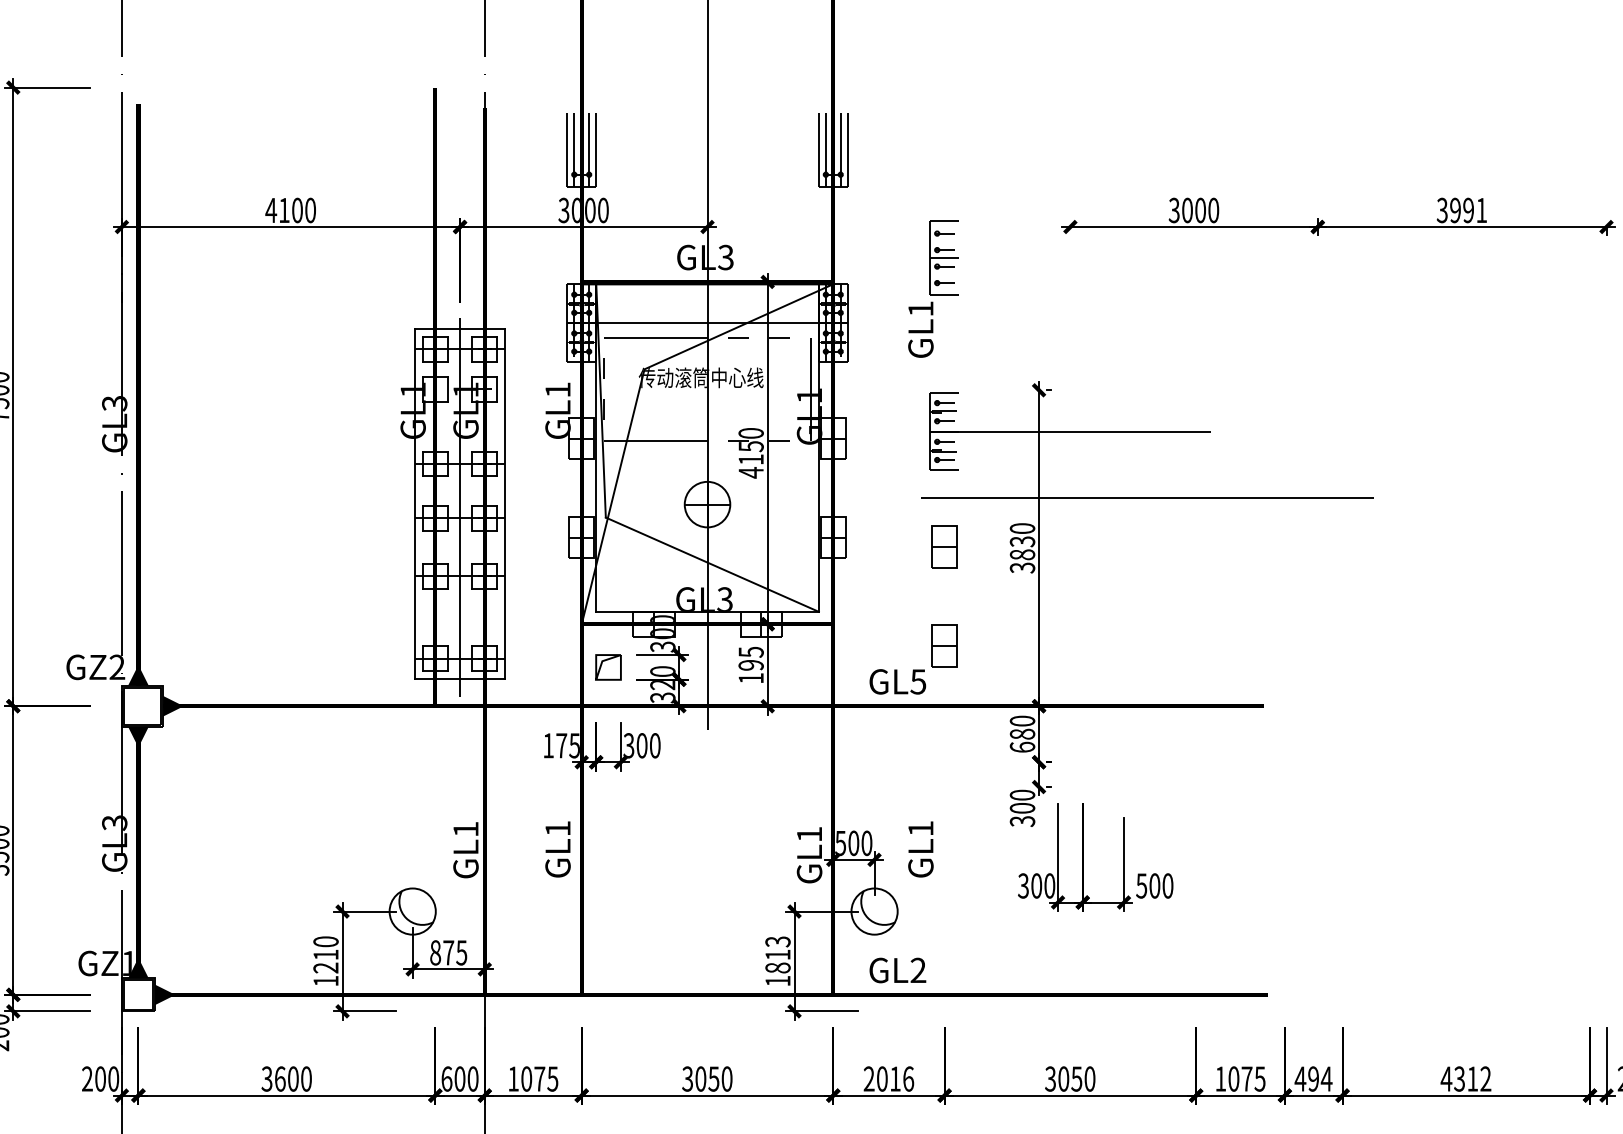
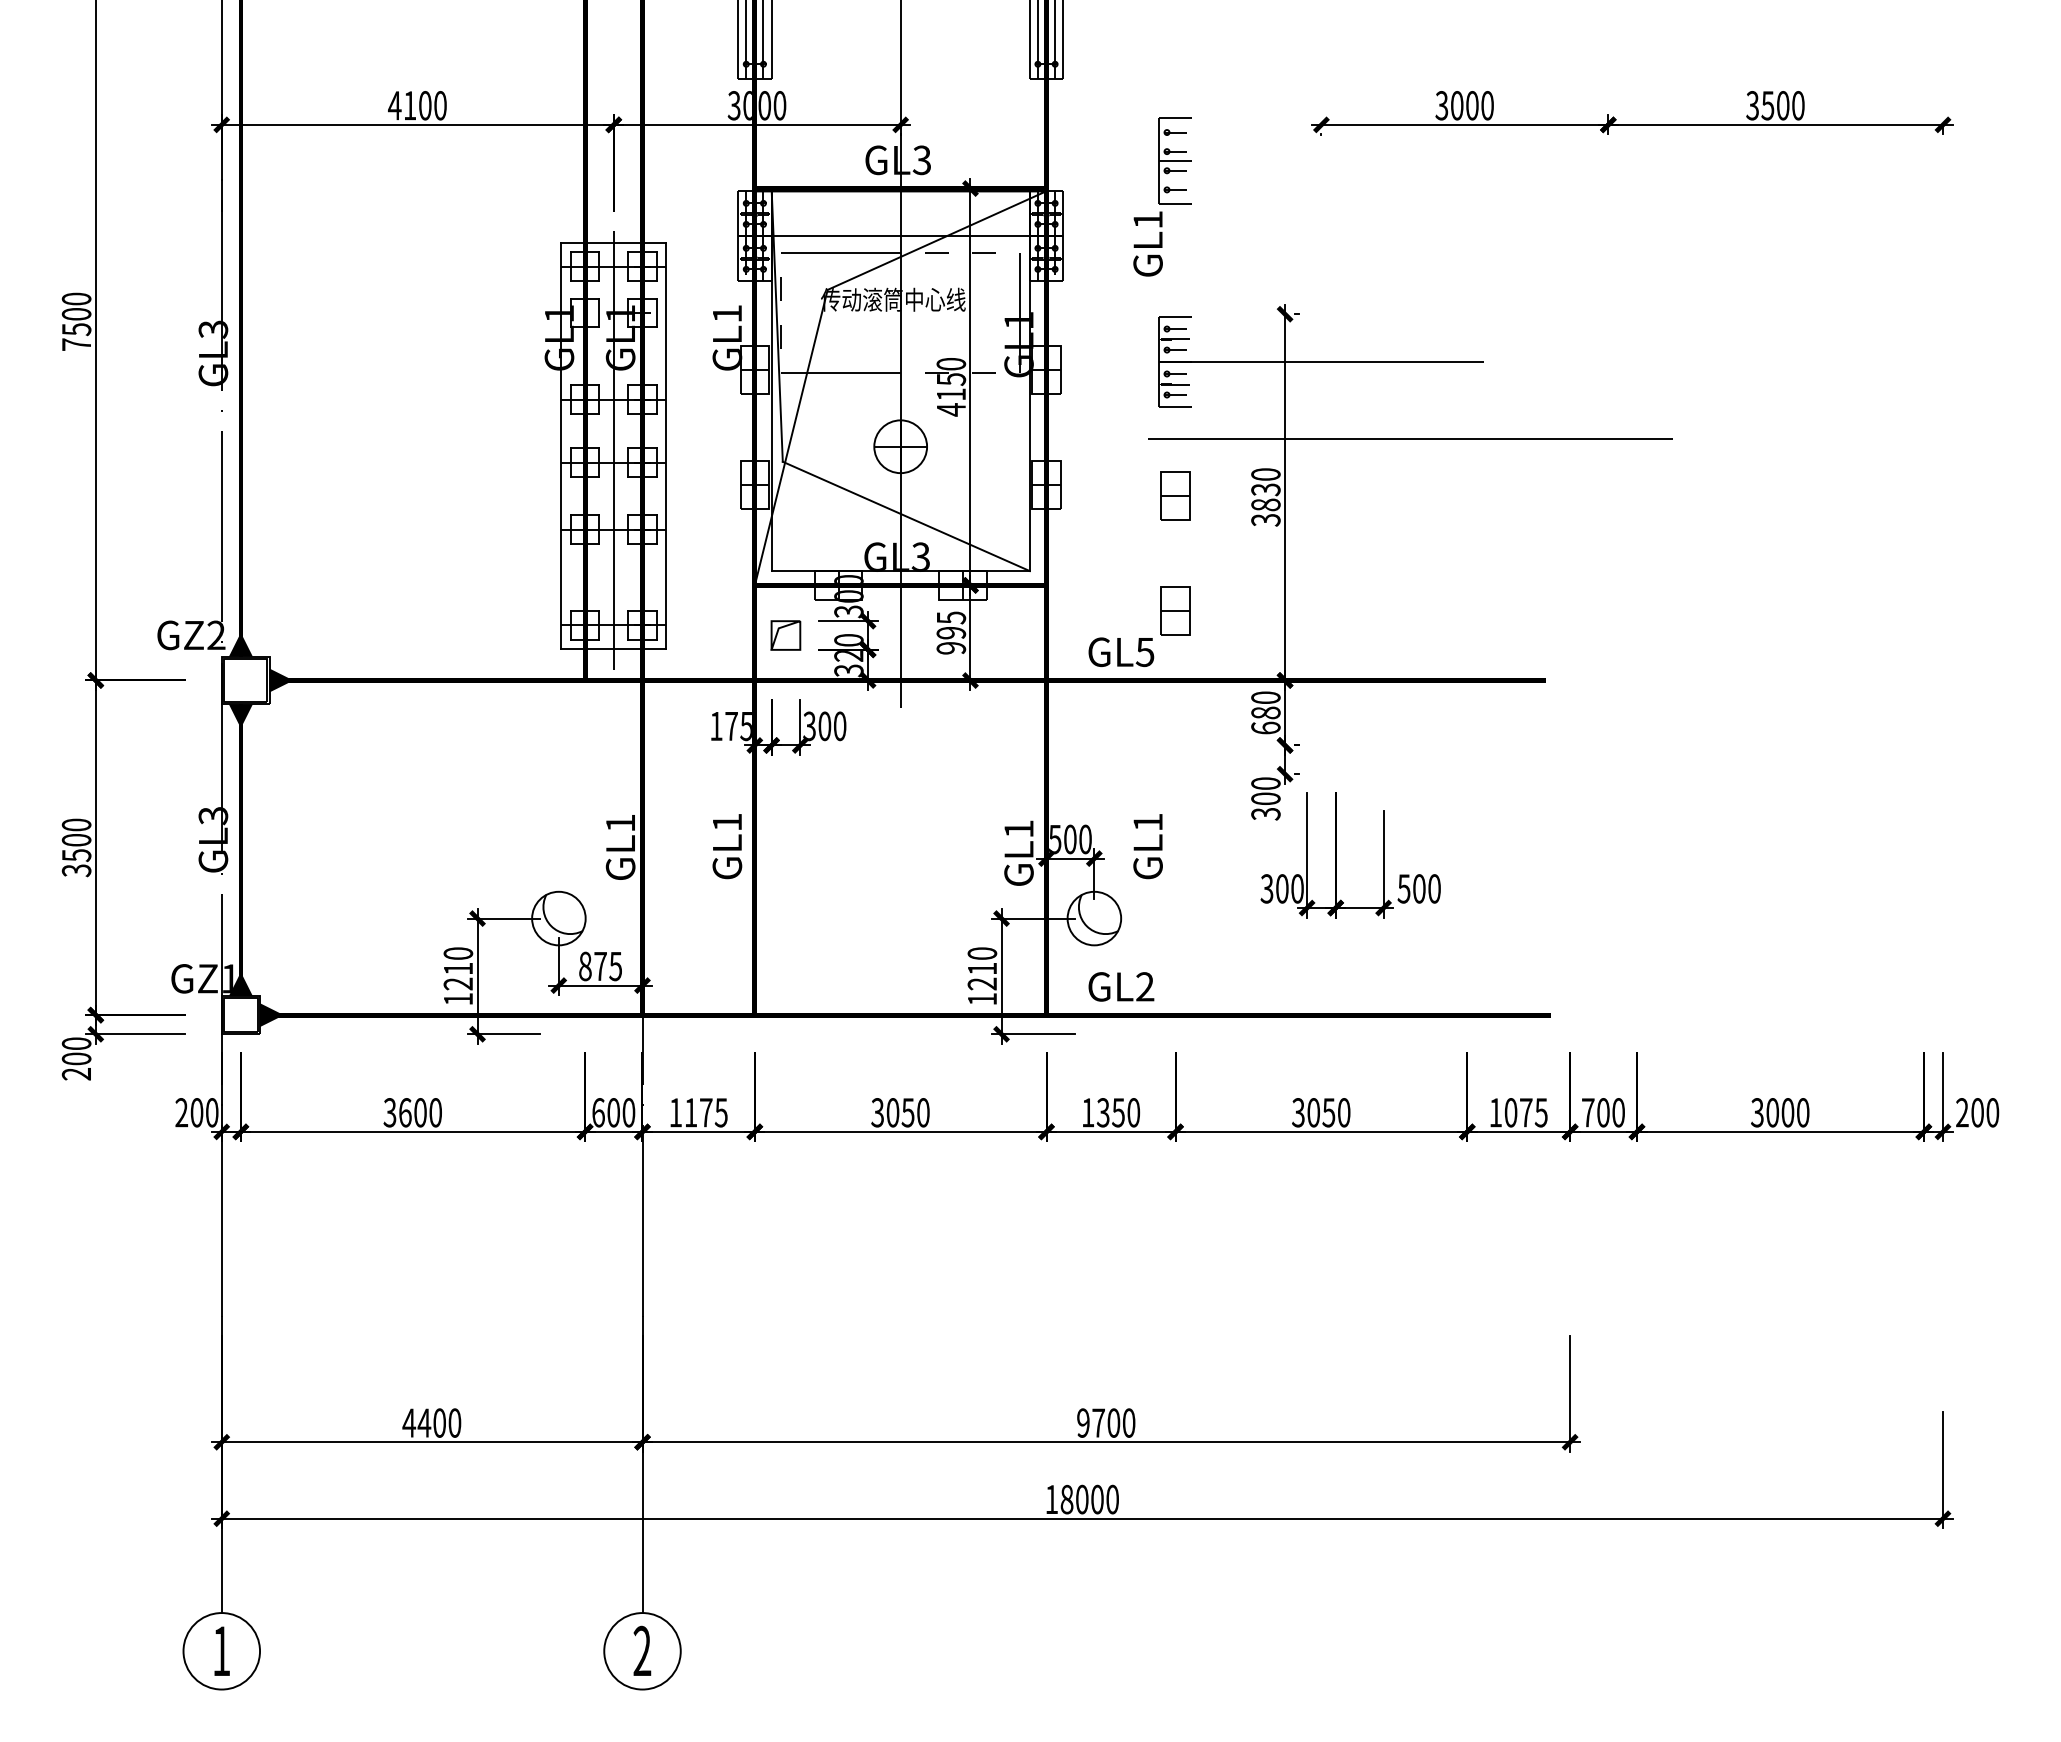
text: (1468, 210) -> (1782, 105), 3991 -> 3500
text: (751, 678) -> (951, 648), 195 -> 995
text: (778, 954) -> (982, 968), 1813 -> 1210
text: (526, 1078) -> (690, 1112), 1075 -> 1175
text: (888, 1078) -> (1110, 1112), 2016 -> 1350
text: (1313, 1078) -> (1603, 1112), 494 -> 700
text: (1465, 1078) -> (1779, 1112), 4312 -> 3000

